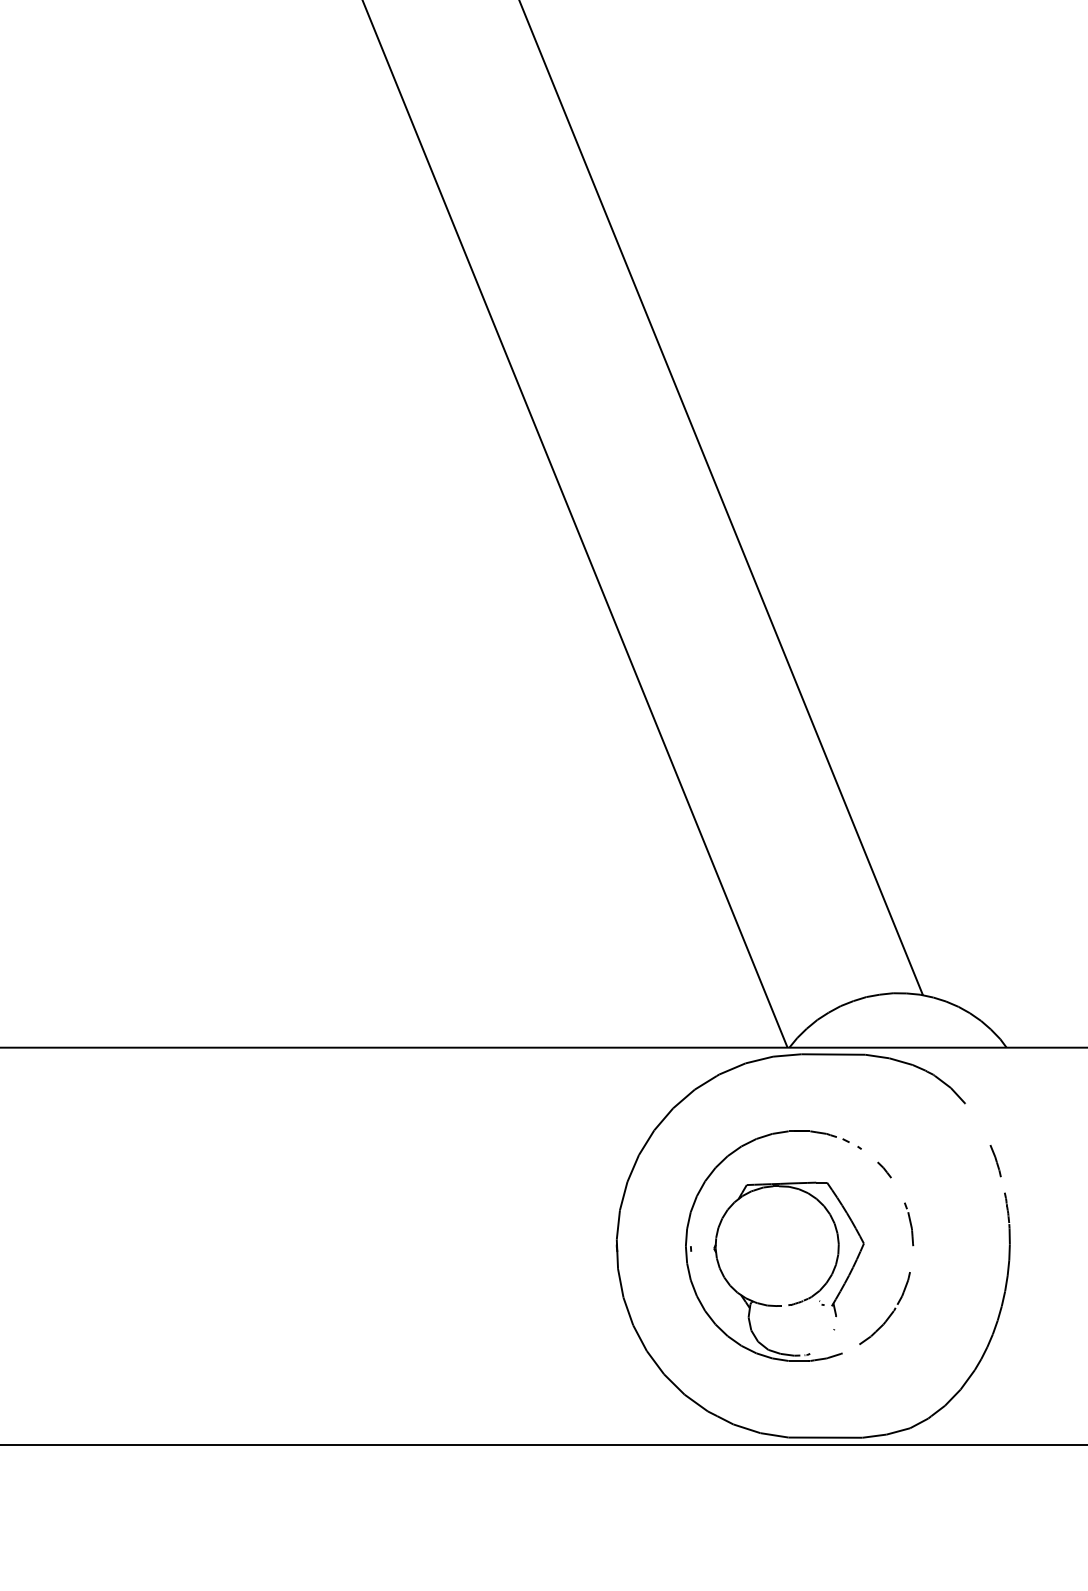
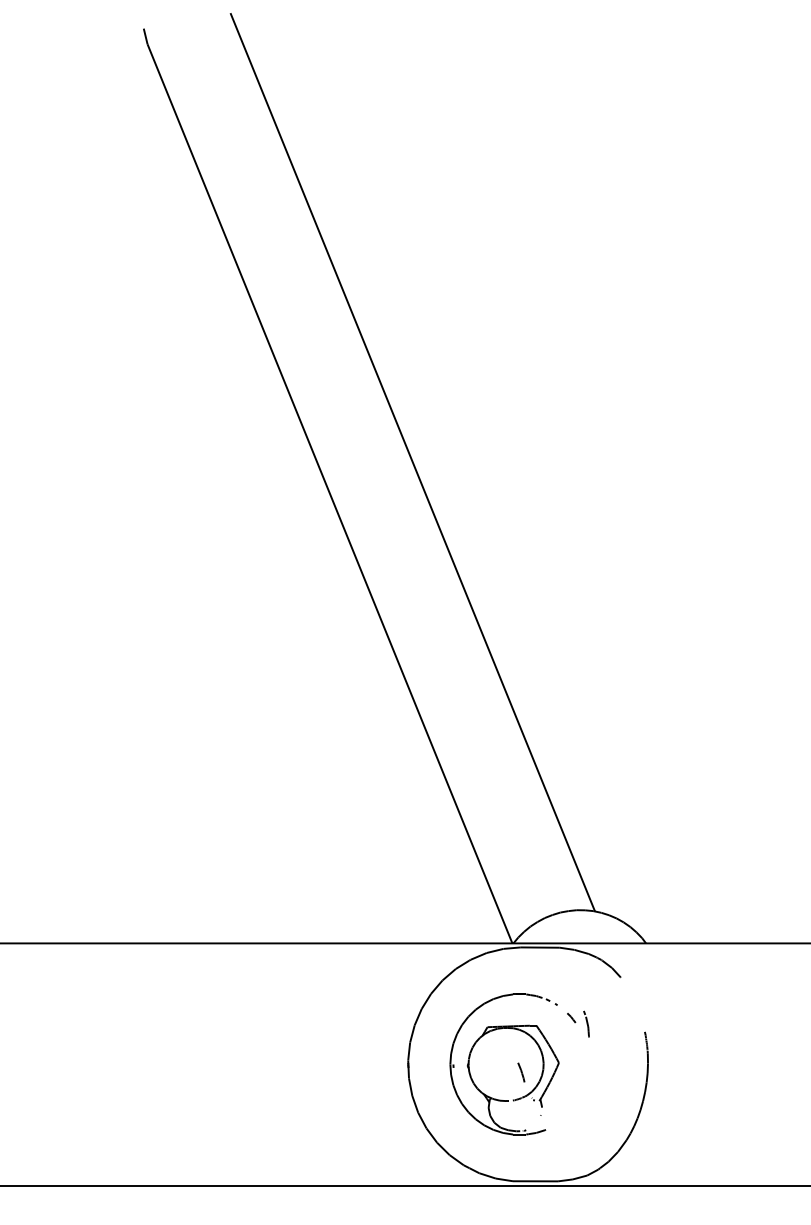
line: (995, 1160) -> (521, 1072), moved
part: (909, 1223) -> (586, 1023), moved
part: (884, 1308) -> (571, 1102), removed

